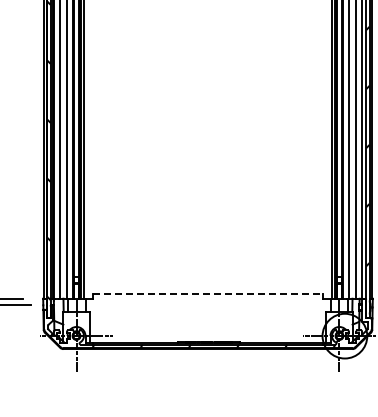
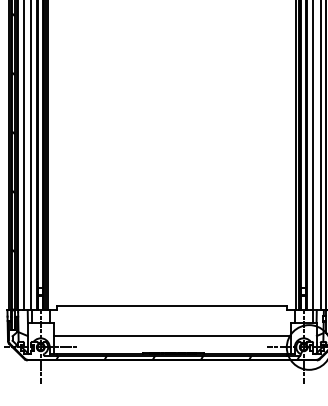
line: (208, 294) -> (172, 305), dashed -> solid
line: (207, 324) -> (171, 335), added

